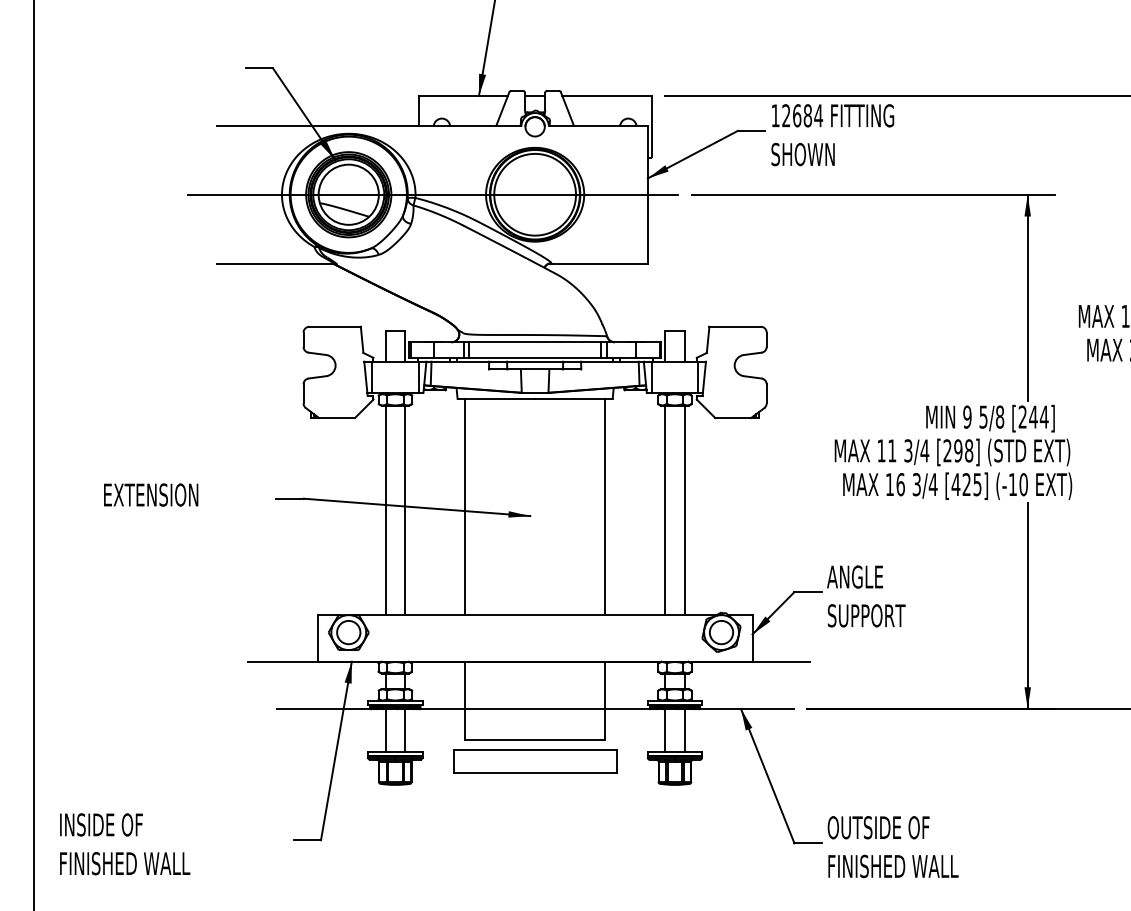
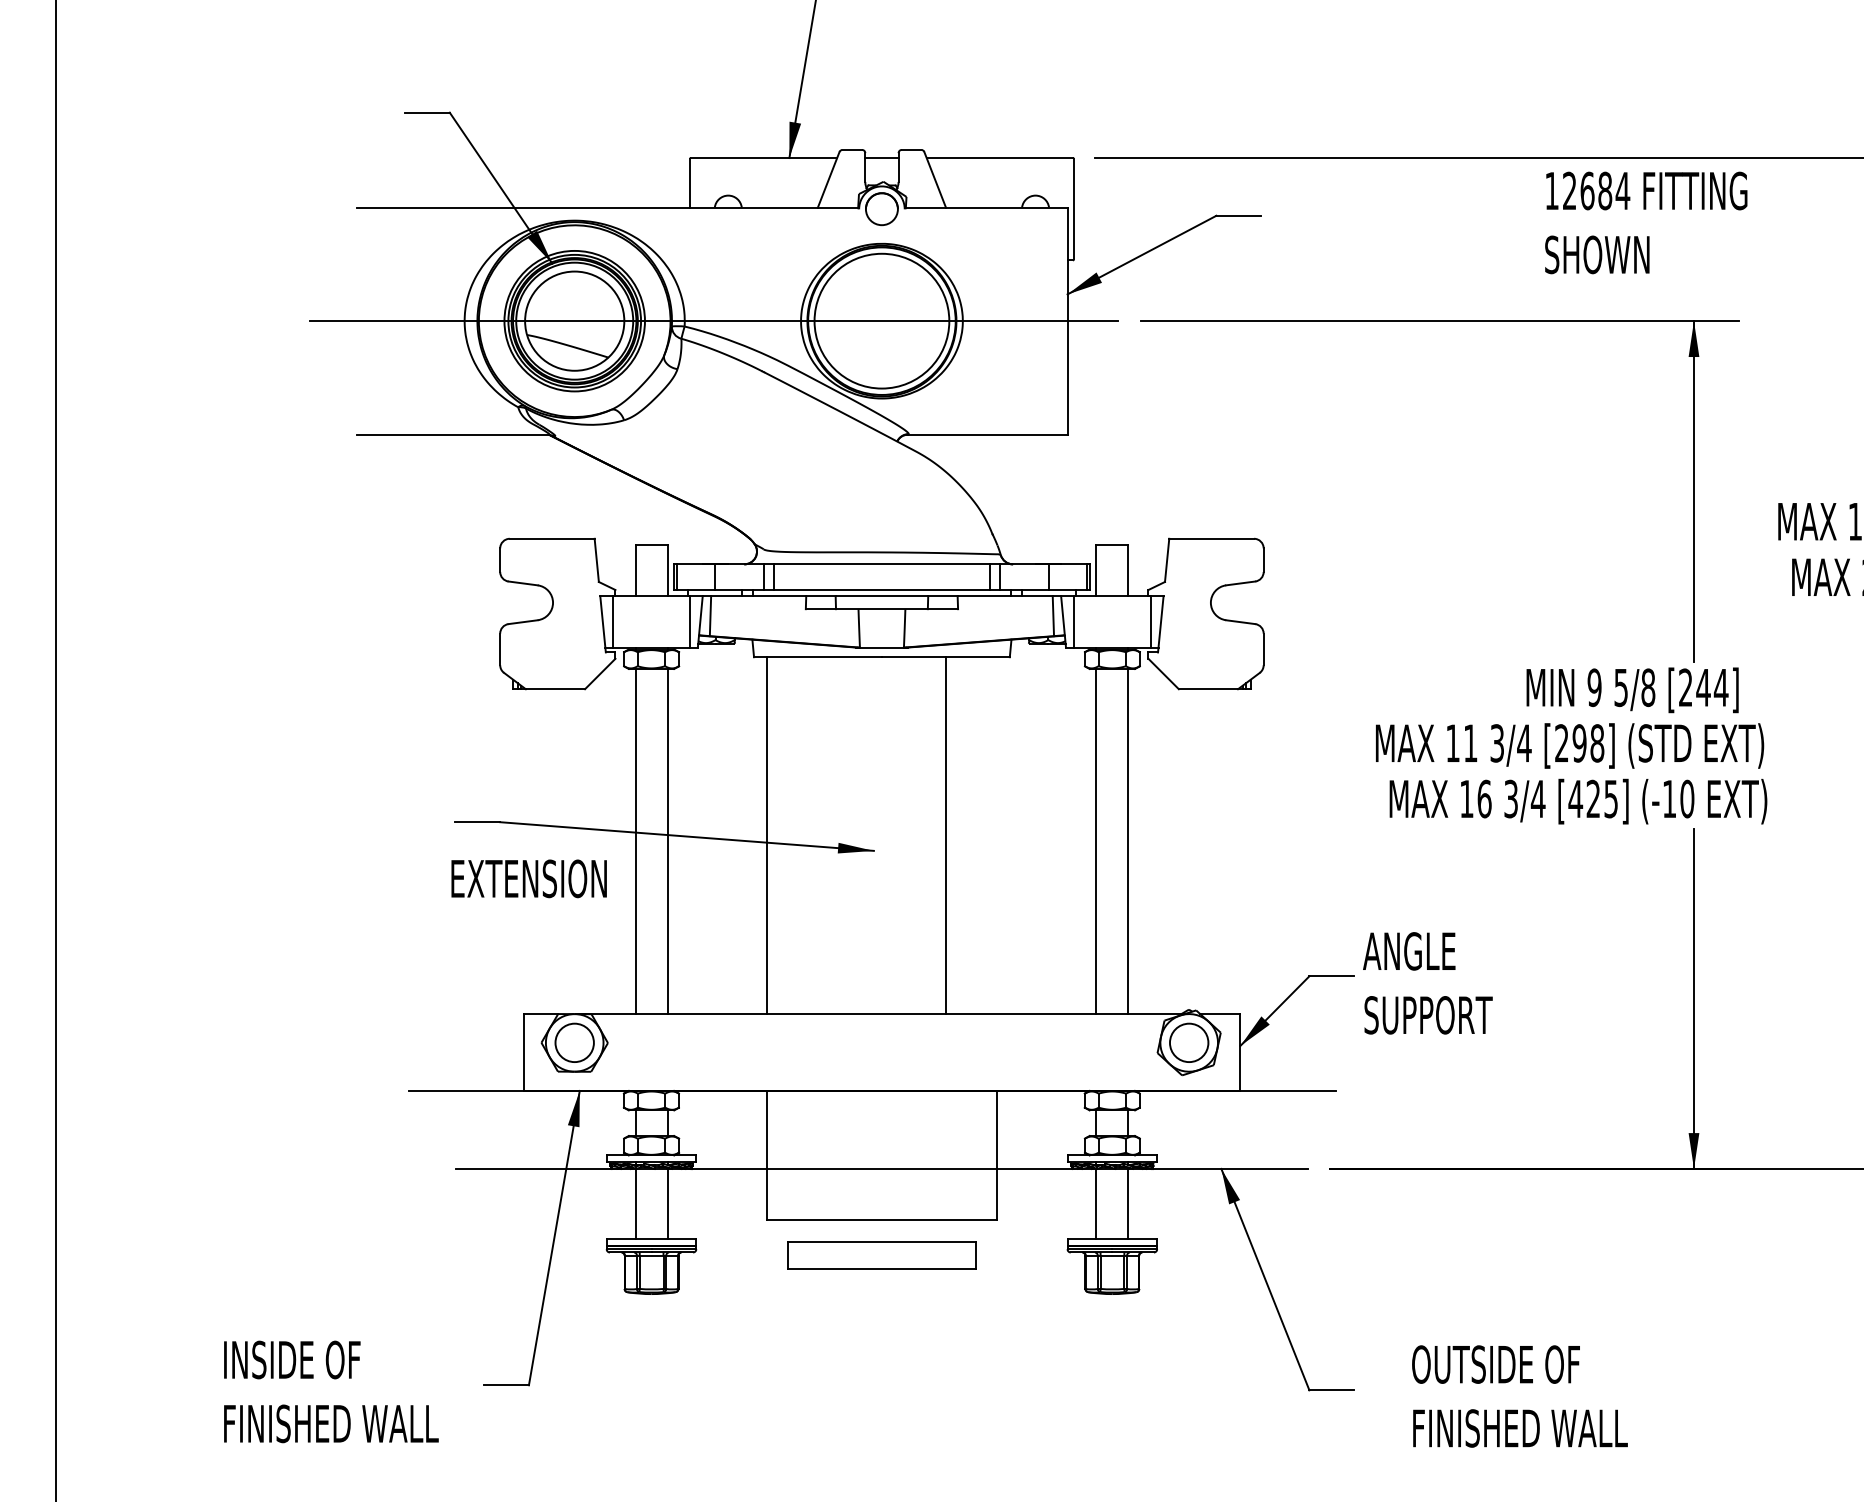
text: (832, 135) -> (1645, 223), moved
text: (151, 494) -> (529, 877), moved
line: (605, 506) -> (946, 835), moved
part: (535, 761) -> (882, 1255), size x0.7
text: (125, 844) -> (331, 1392), moved
text: (892, 847) -> (1518, 1397), moved

